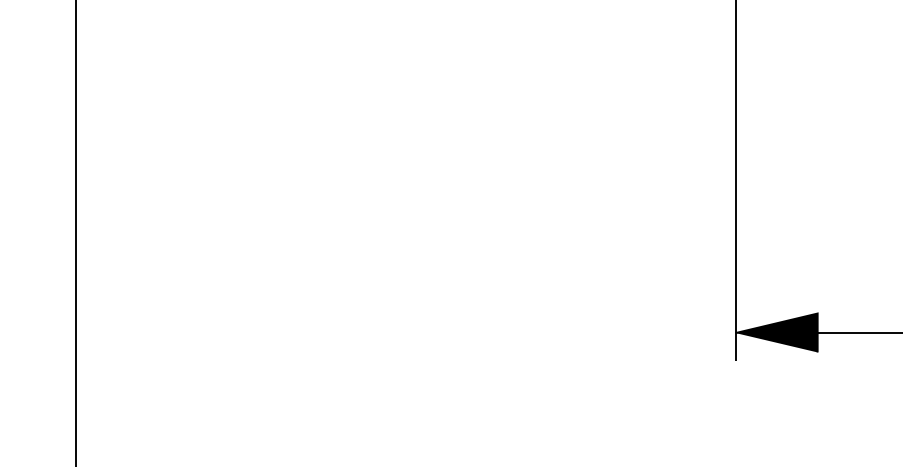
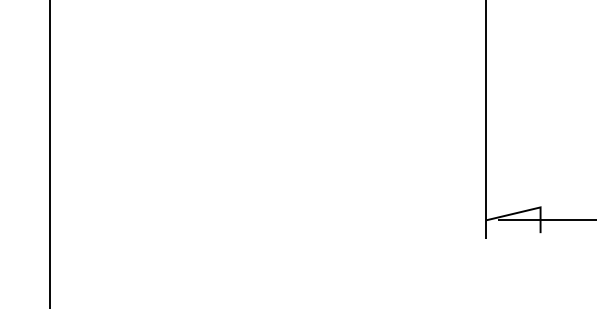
fill: (776, 333) -> (513, 220), removed

